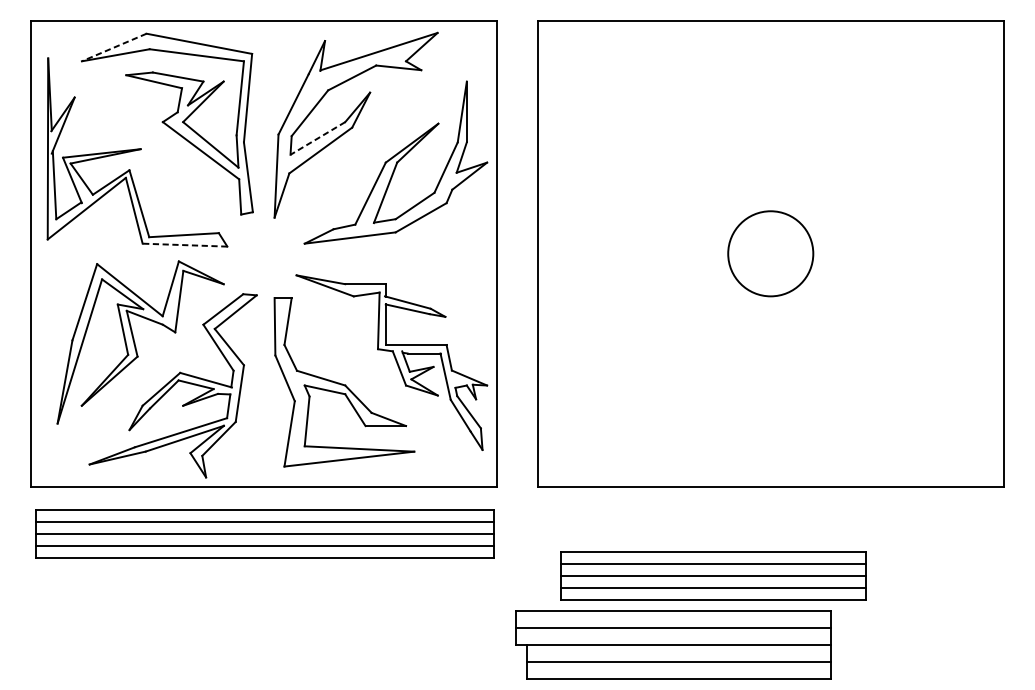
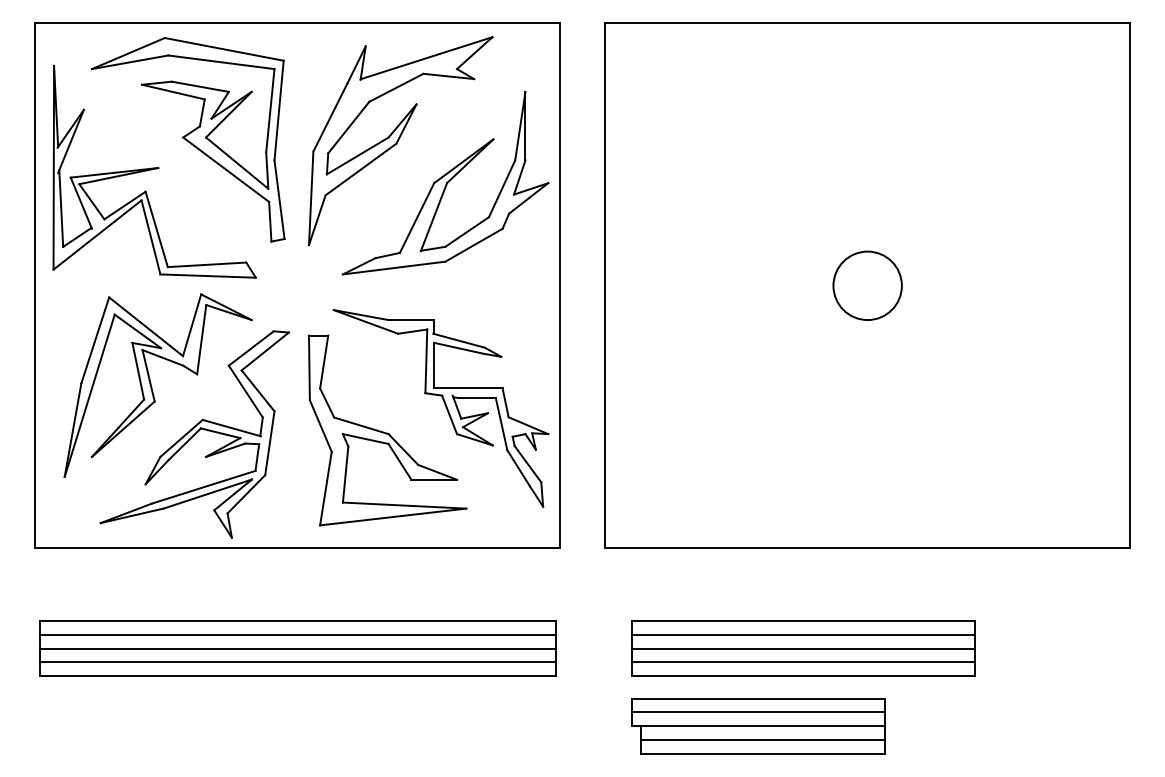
line: (114, 47) -> (128, 53), dashed -> solid
line: (317, 138) -> (357, 155), dashed -> solid
line: (185, 245) -> (208, 276), dashed -> solid
circle: (770, 253) -> (867, 285), size x0.71
part: (264, 534) -> (297, 648), moved
part: (673, 645) -> (758, 726), size x0.71

